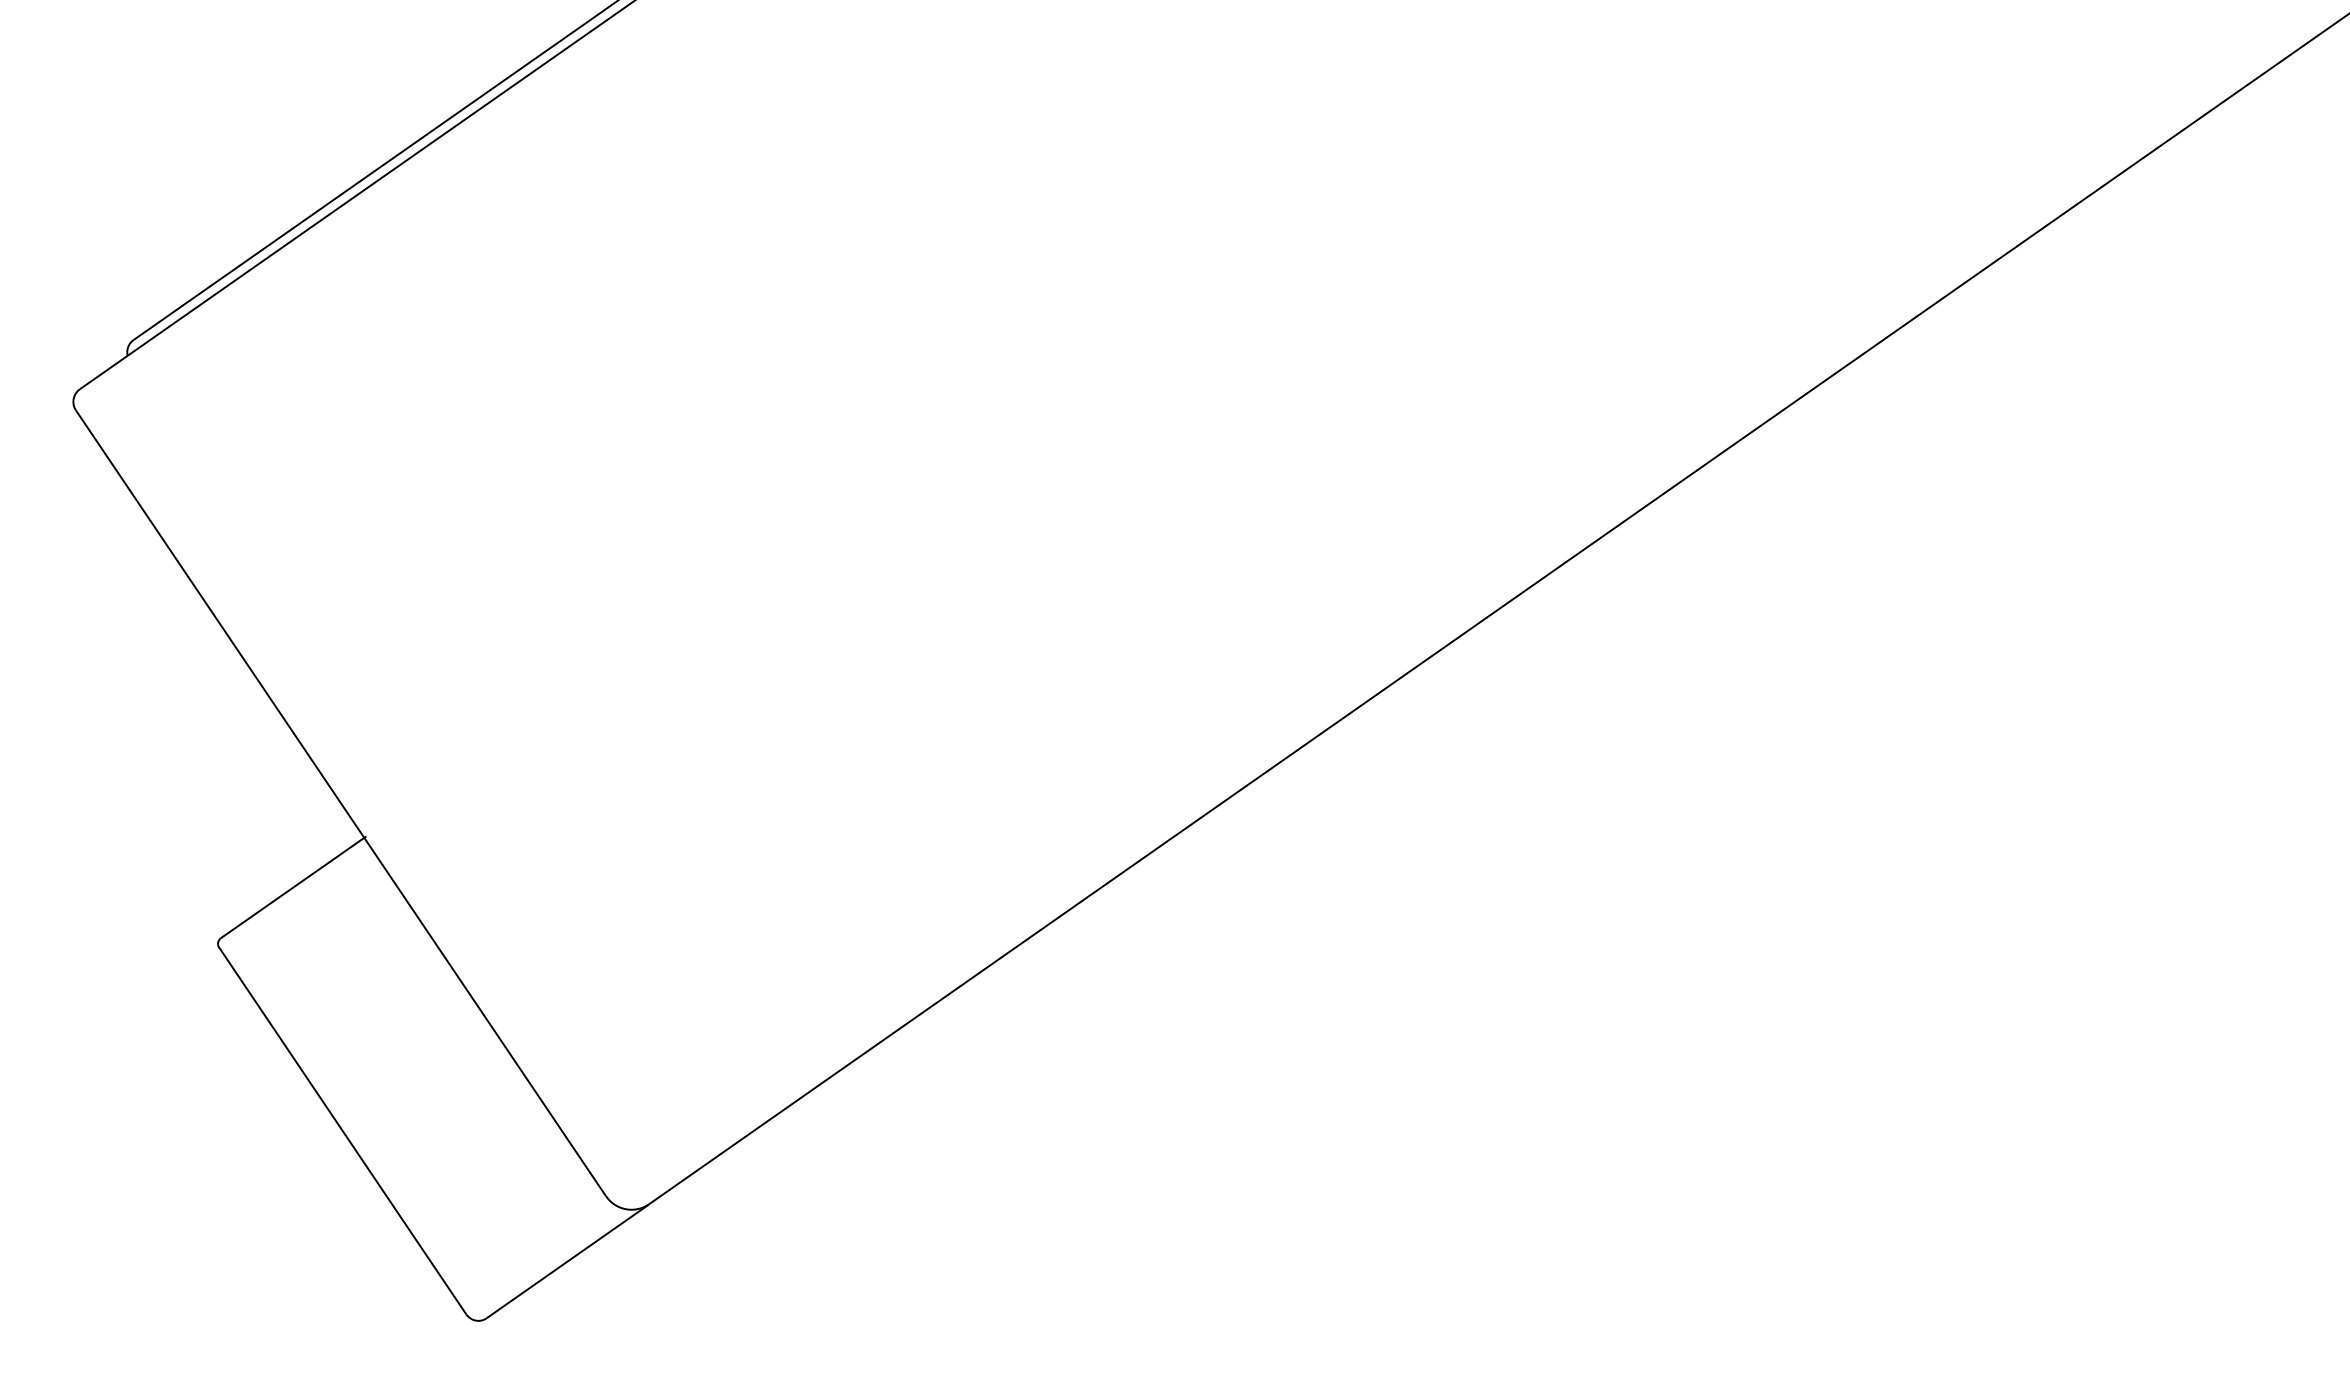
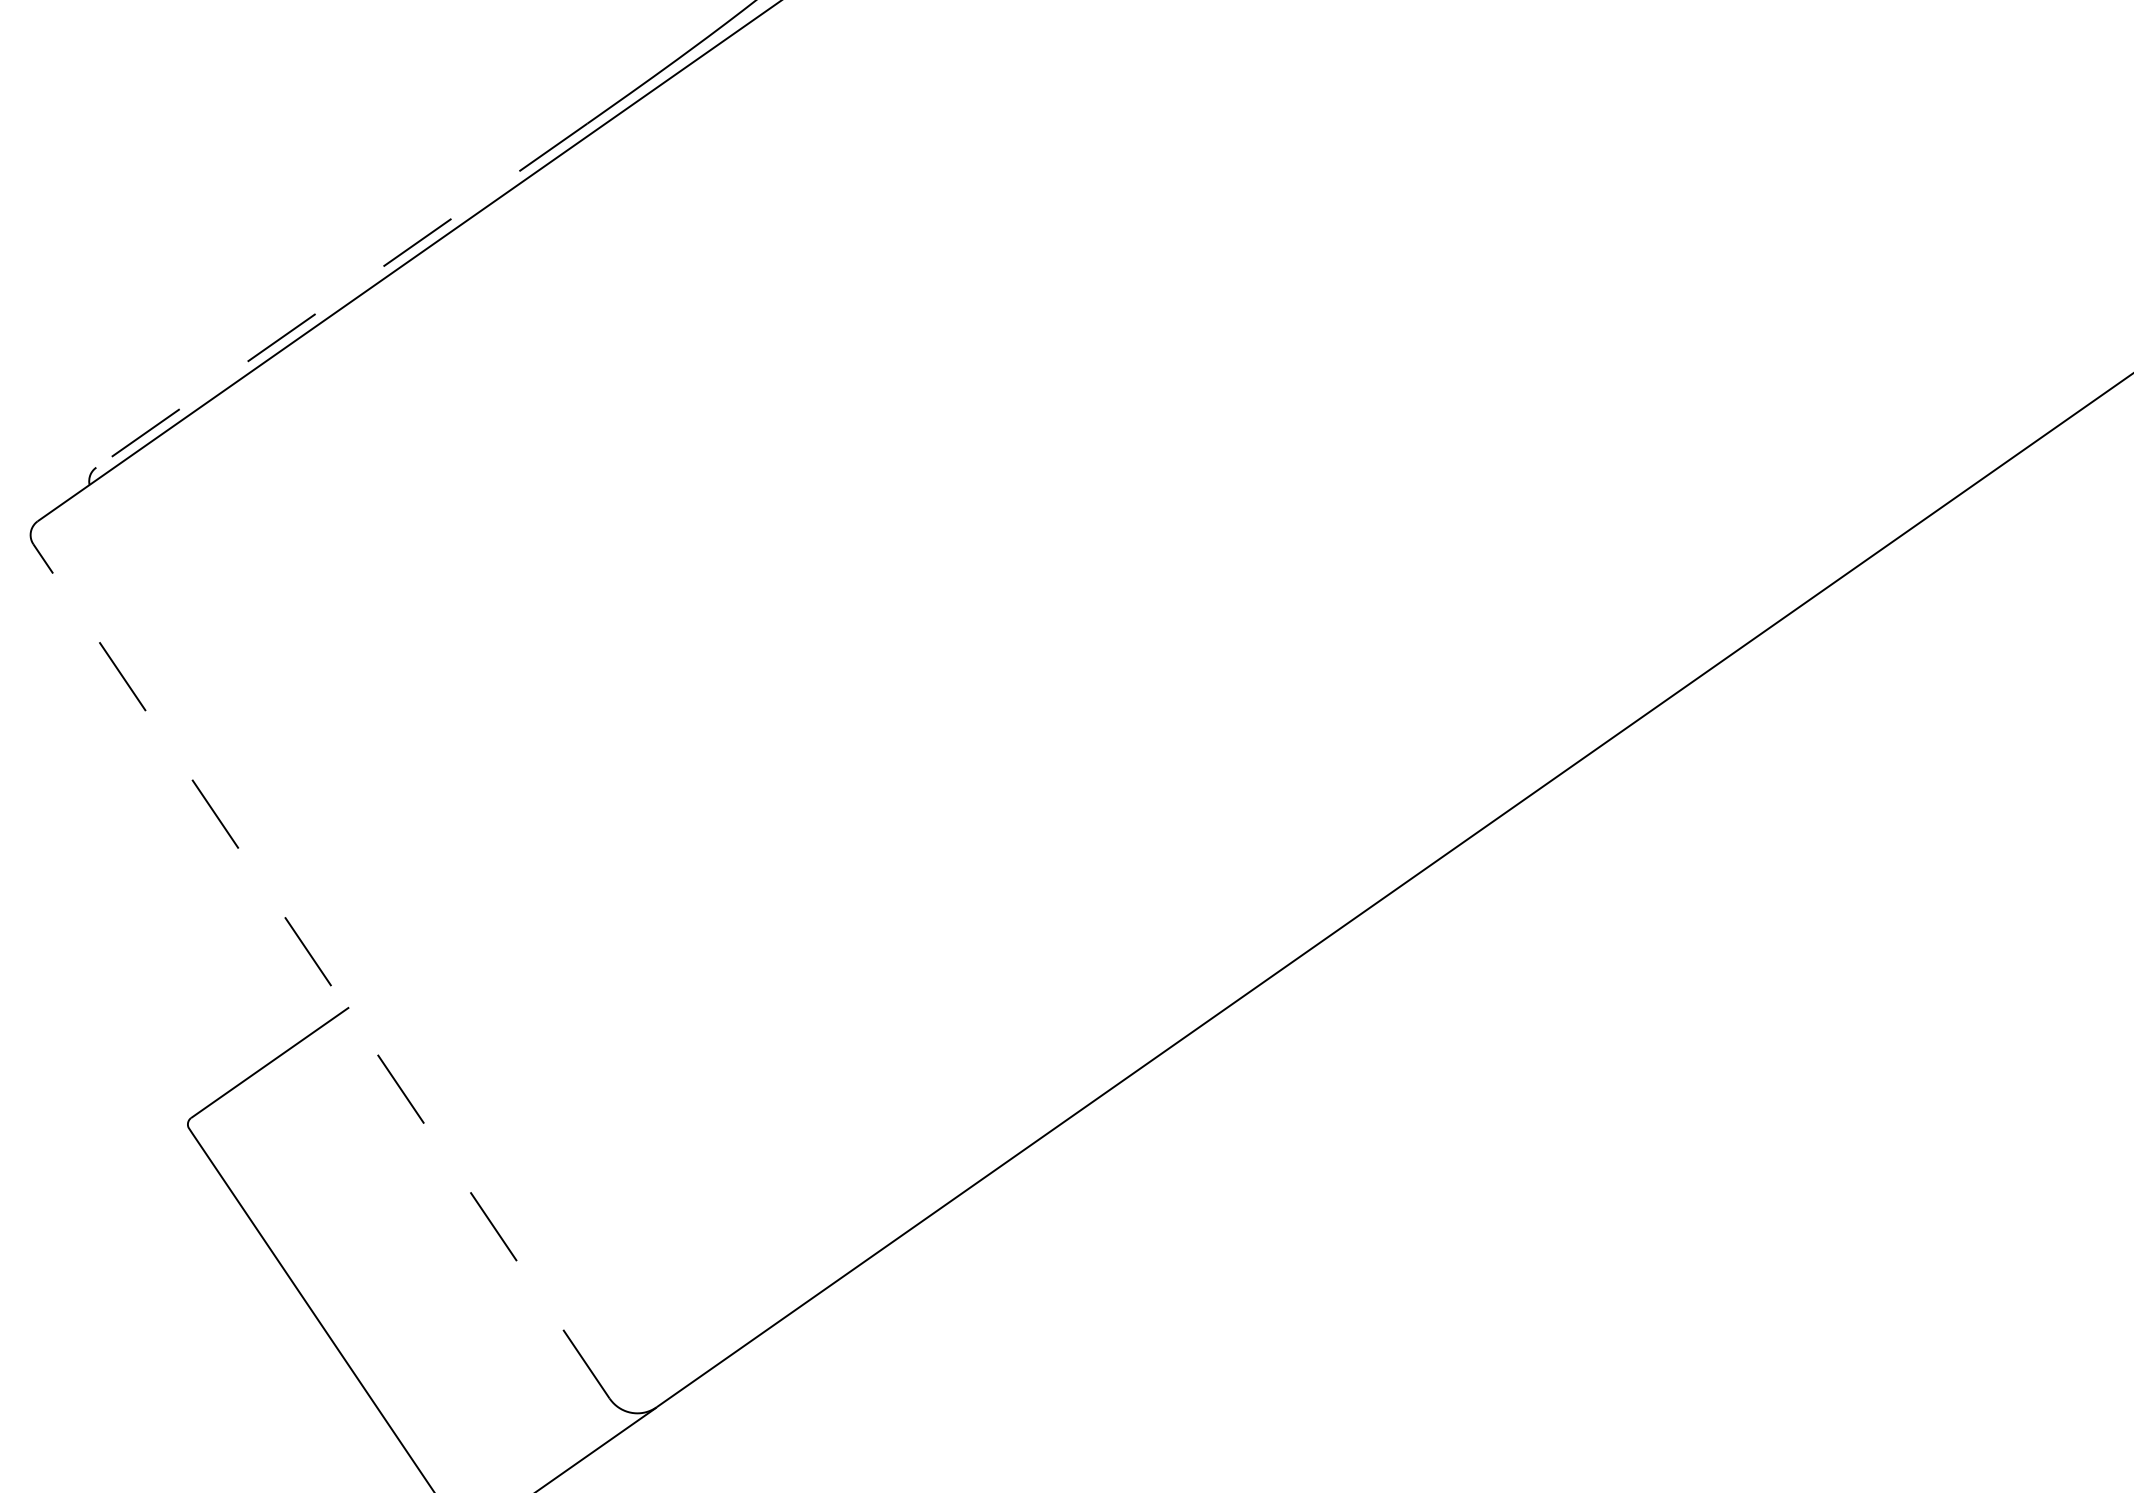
line: (359, 181) -> (341, 295), solid -> dashed
line: (340, 803) -> (321, 971), solid -> dashed

